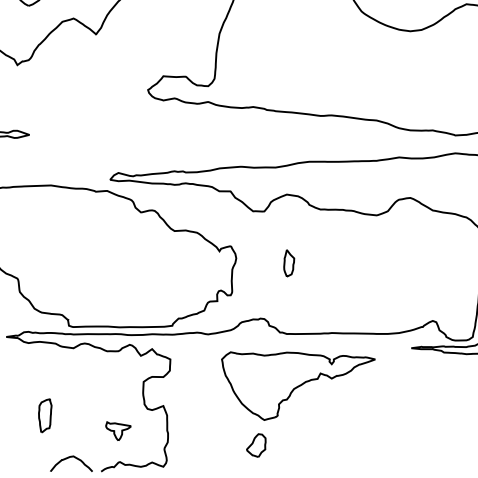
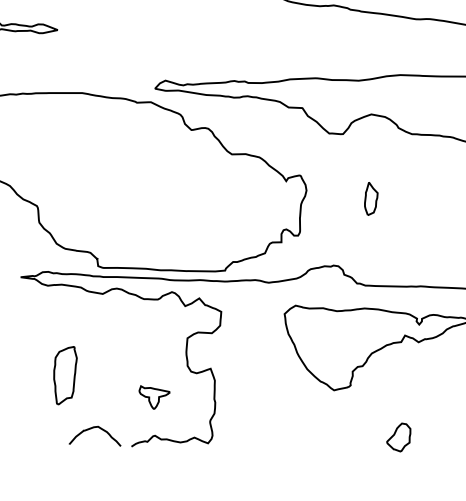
part: (45, 415) -> (65, 375), size x1.43
part: (256, 445) -> (398, 437), moved

